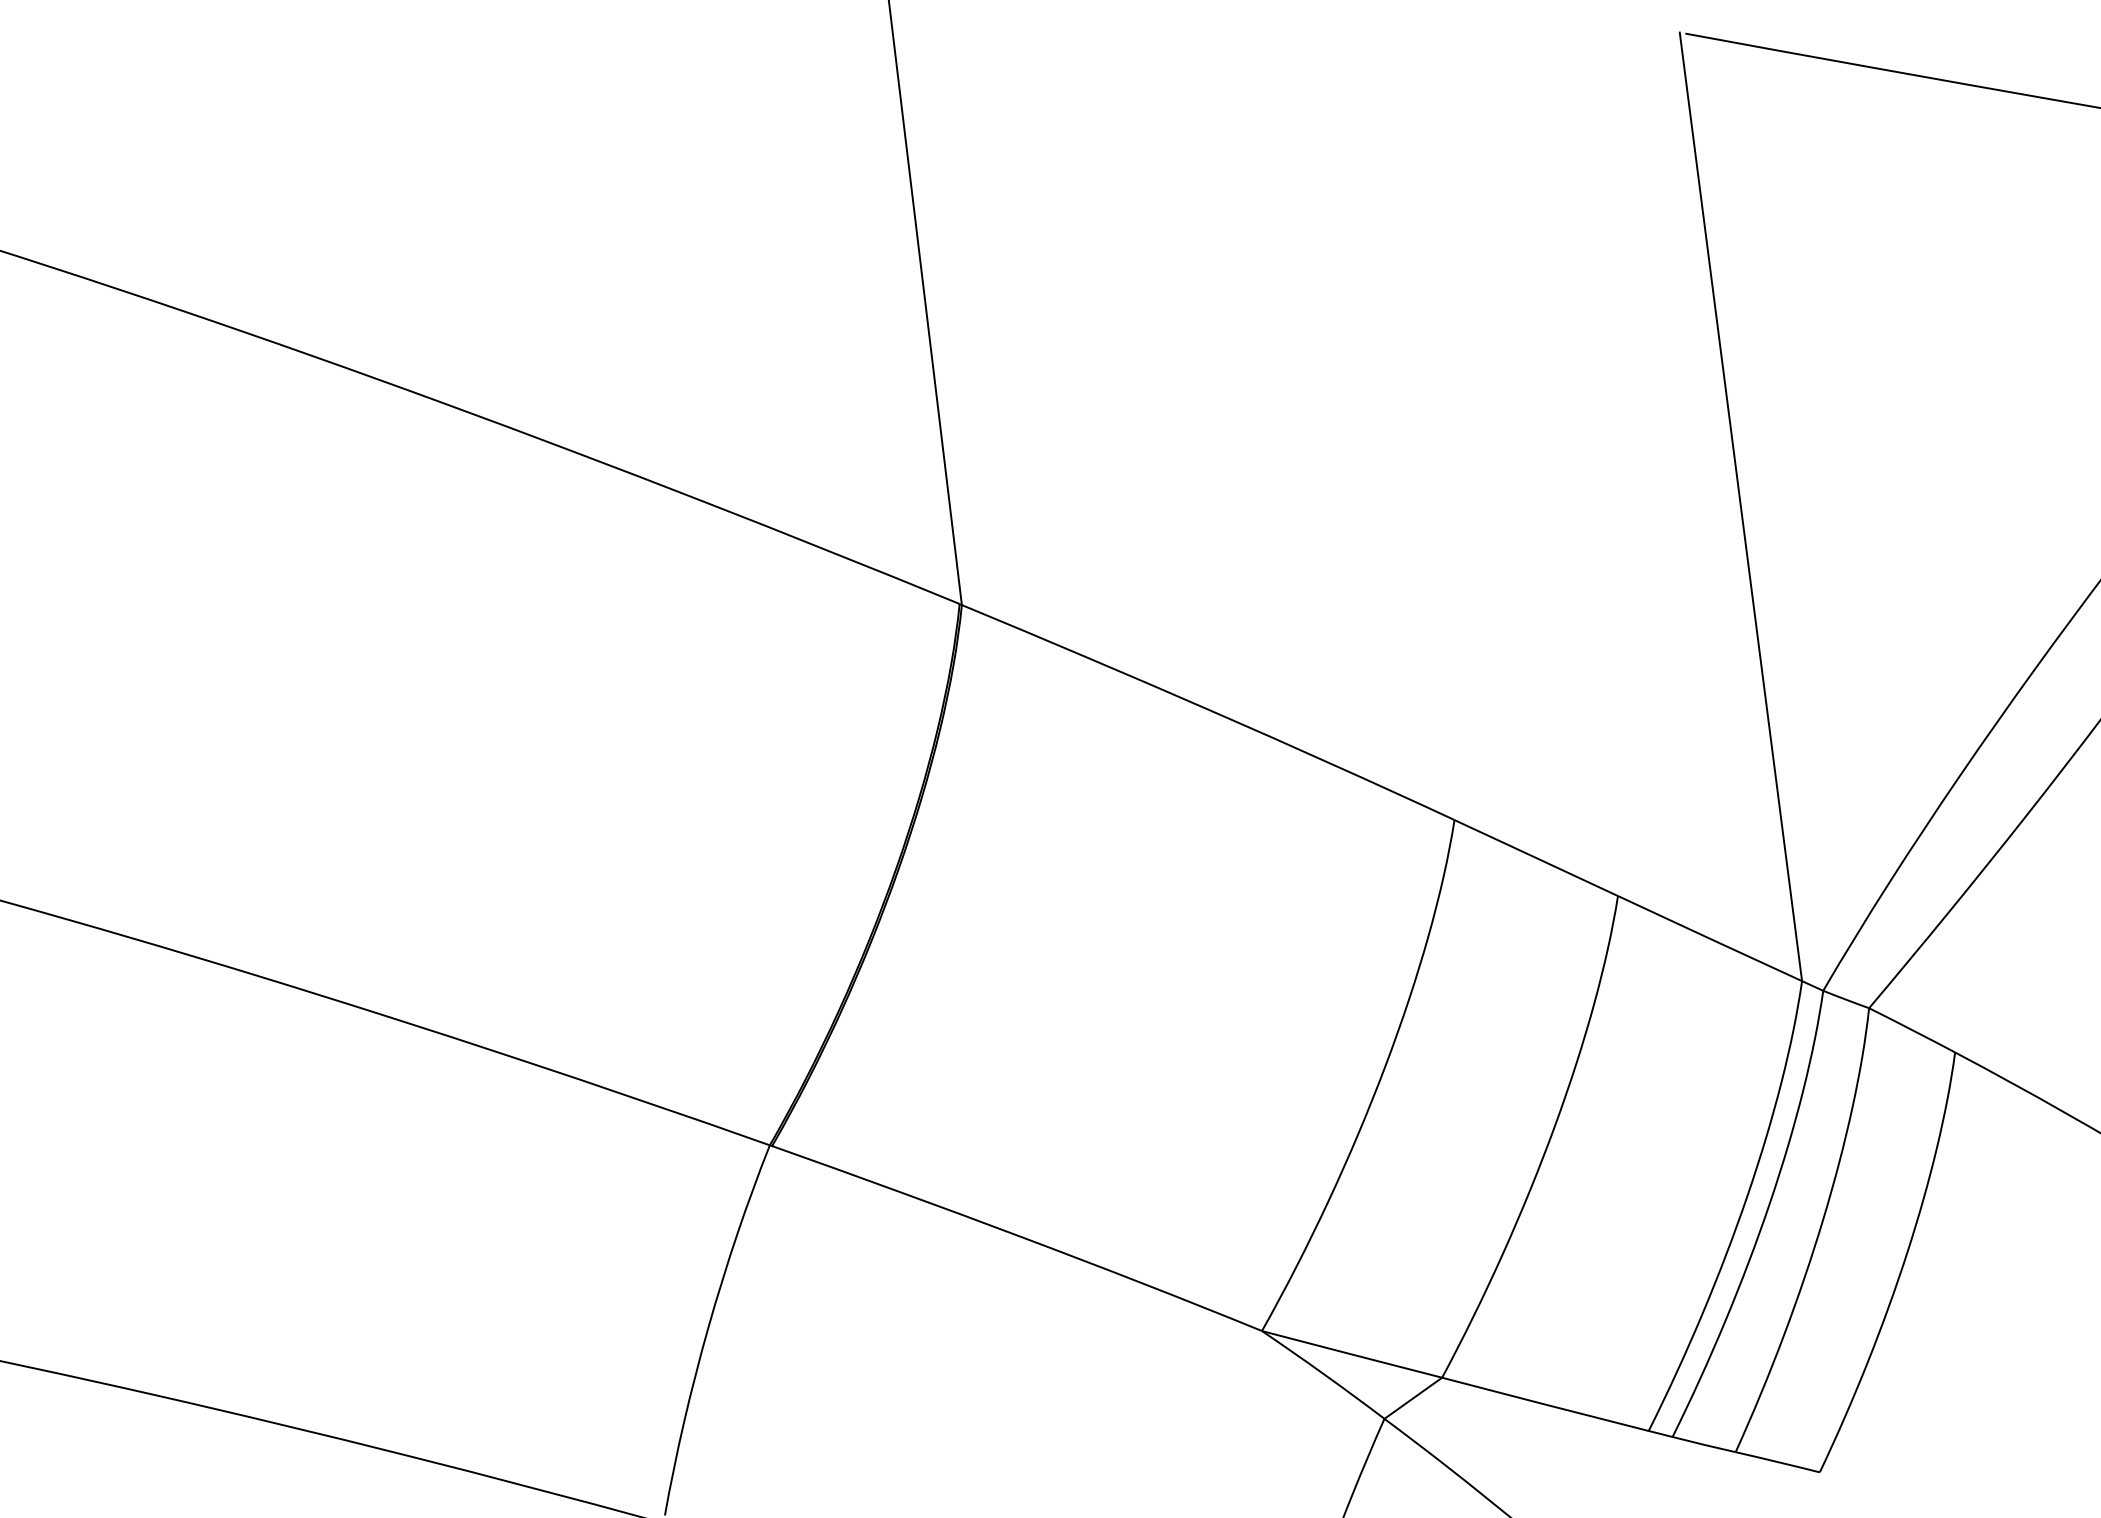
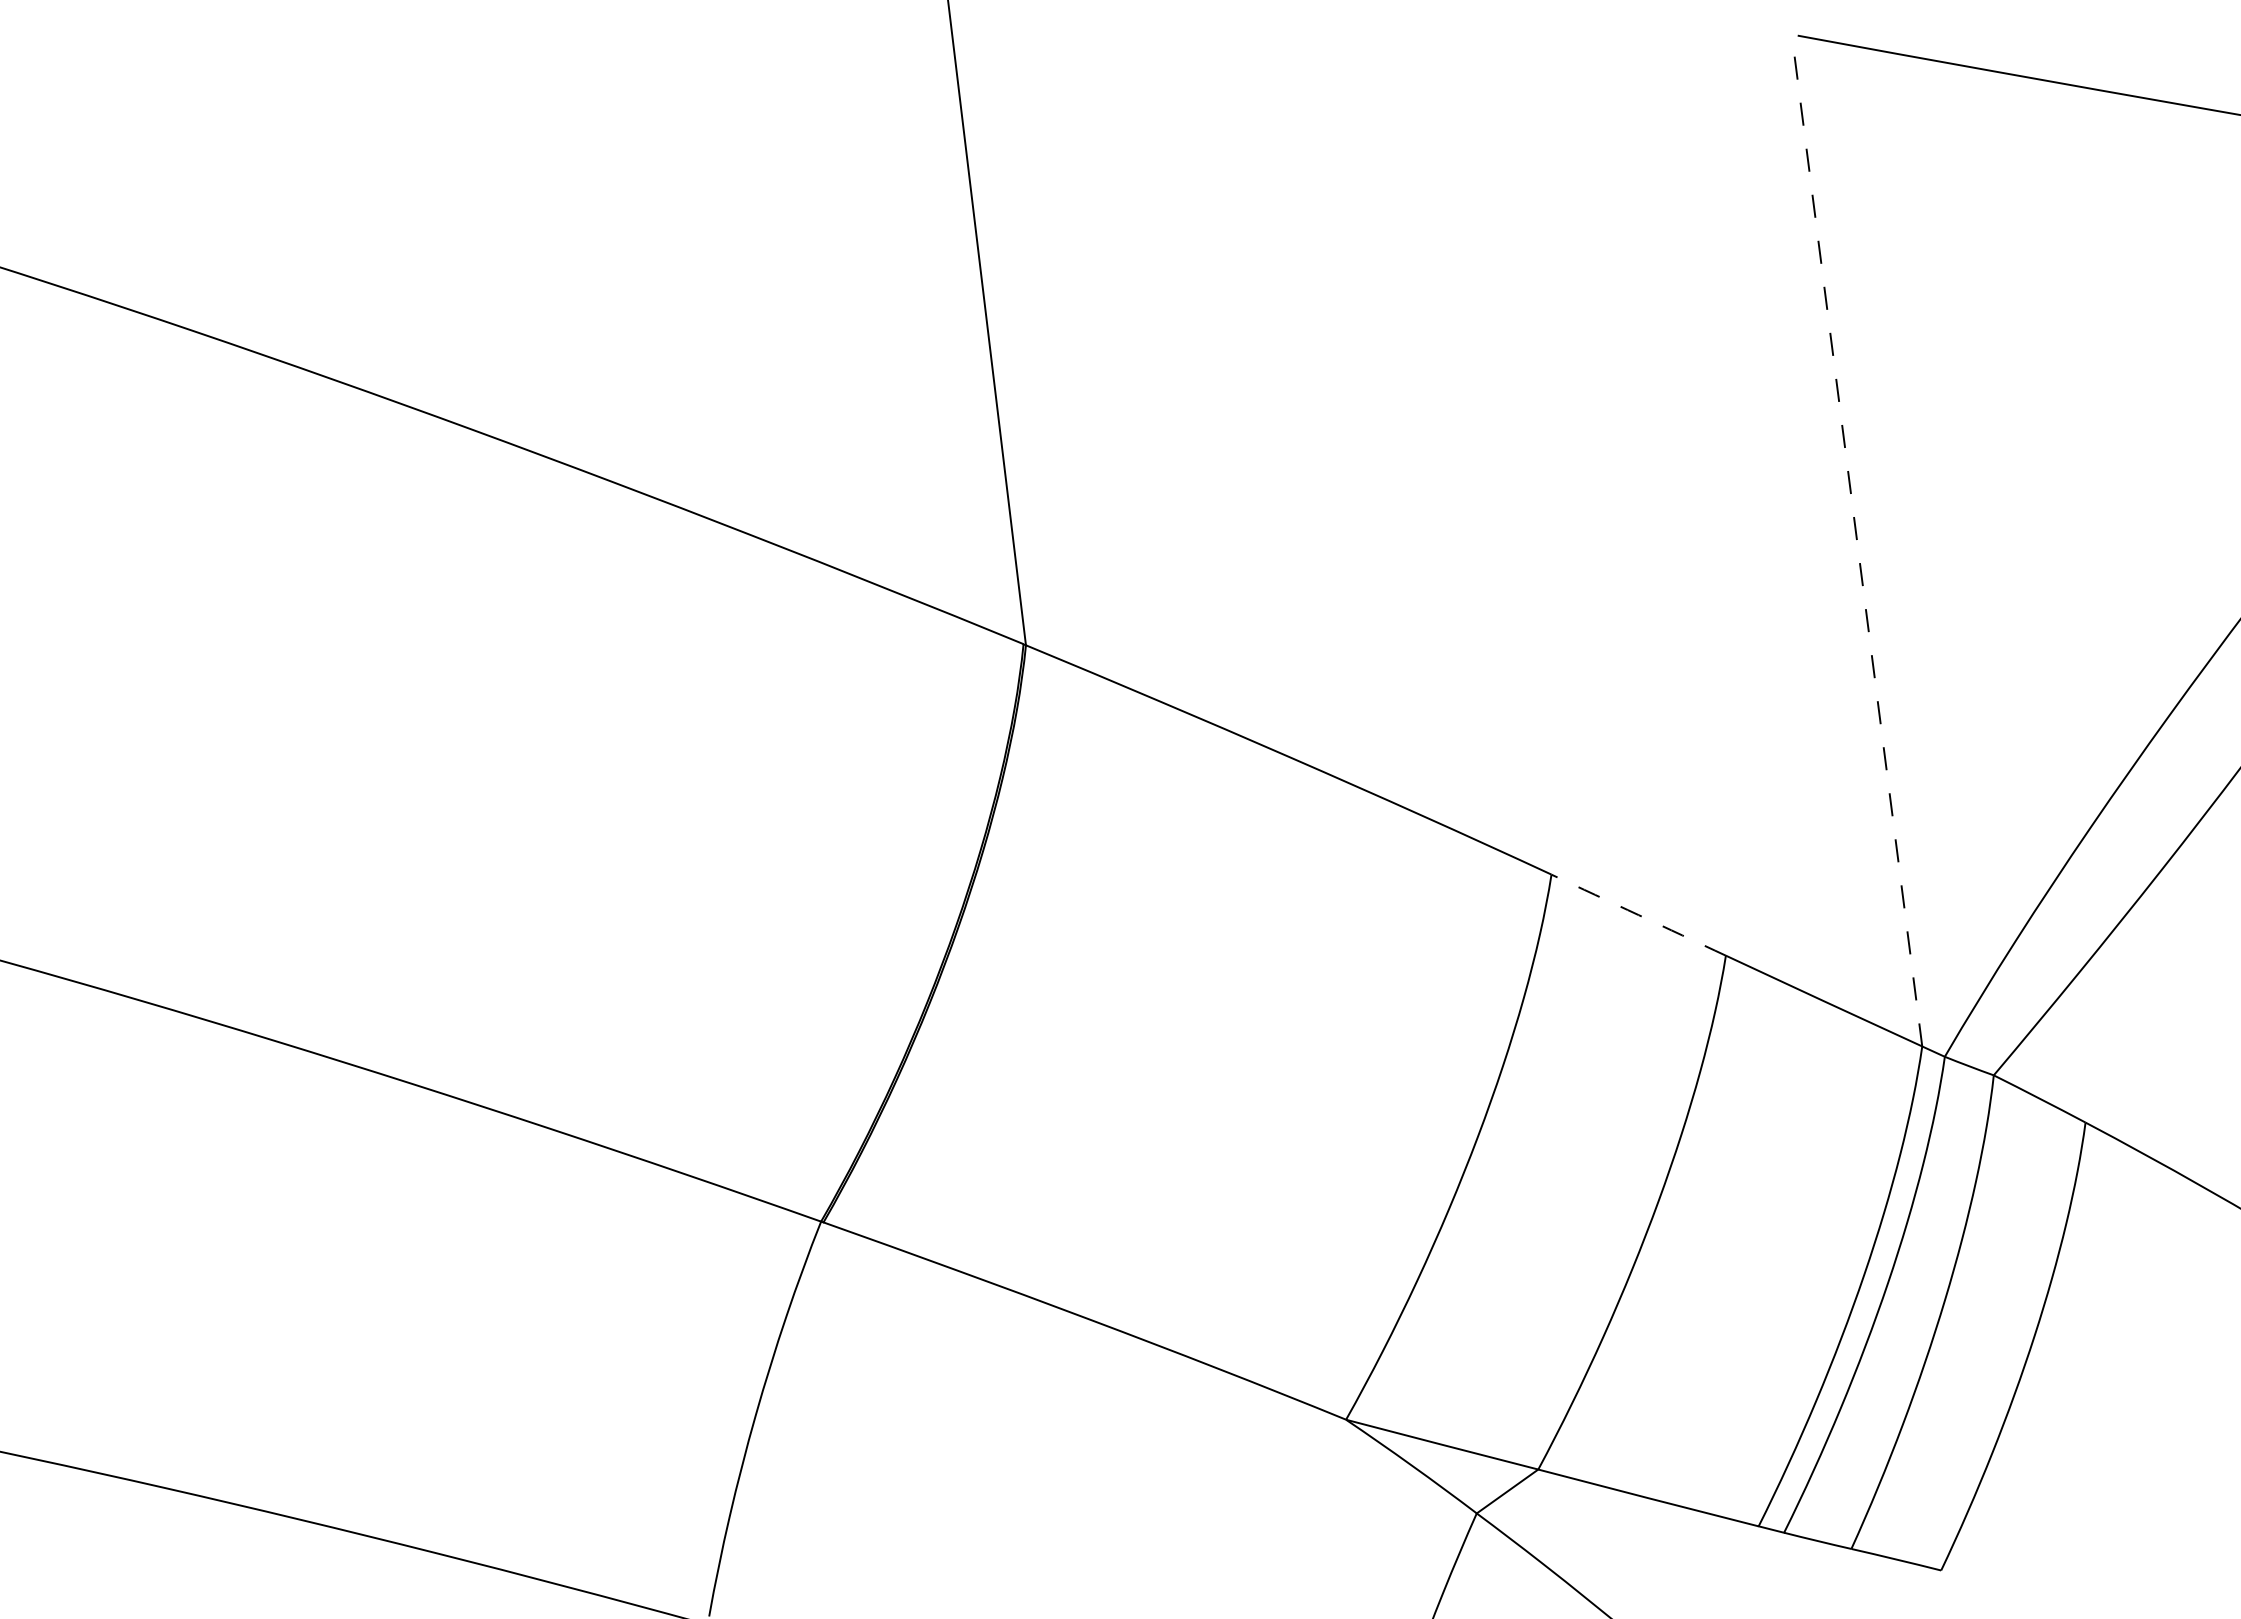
line: (1740, 506) -> (1856, 540), solid -> dashed
arc: (1536, 858) -> (1638, 915), solid -> dashed

